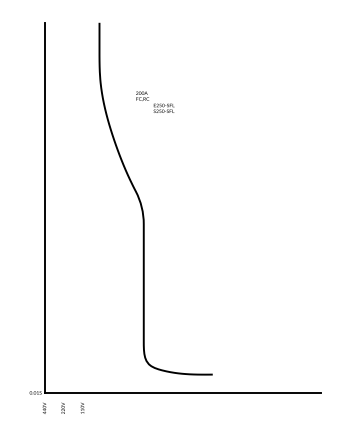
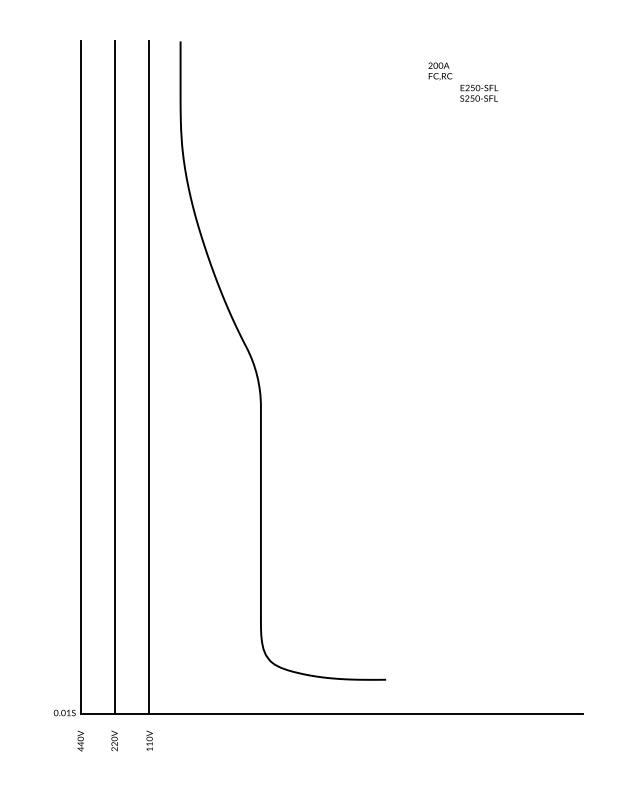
text: (155, 101) -> (463, 80), moved
line: (63, 207) -> (115, 376), added
line: (82, 207) -> (149, 376), added

